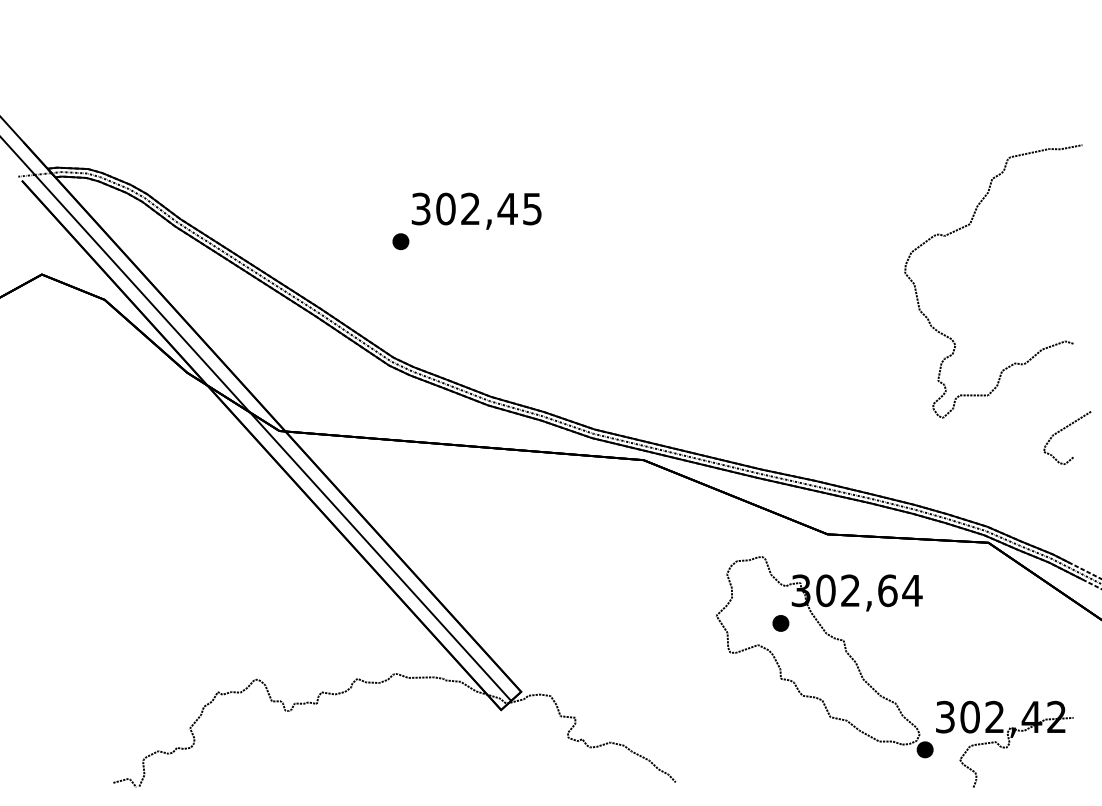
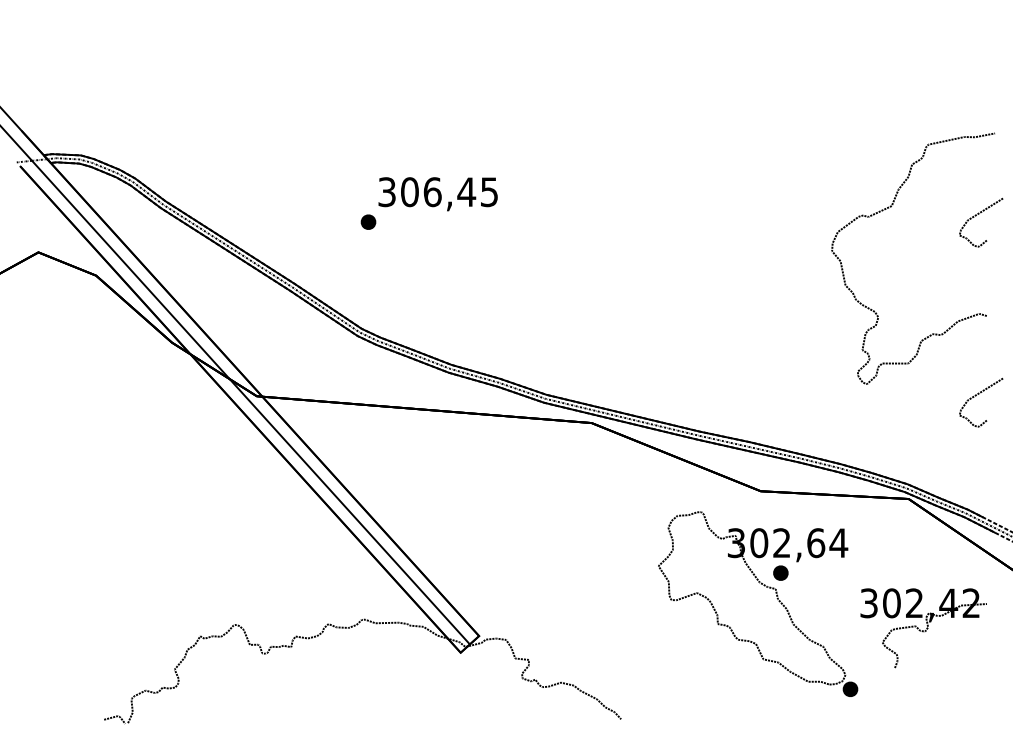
text: (470, 209) -> (432, 192), 302,45 -> 306,45
curve: (1062, 235) -> (976, 216), added
part: (780, 622) -> (780, 572), moved
part: (1004, 744) -> (923, 628), moved

